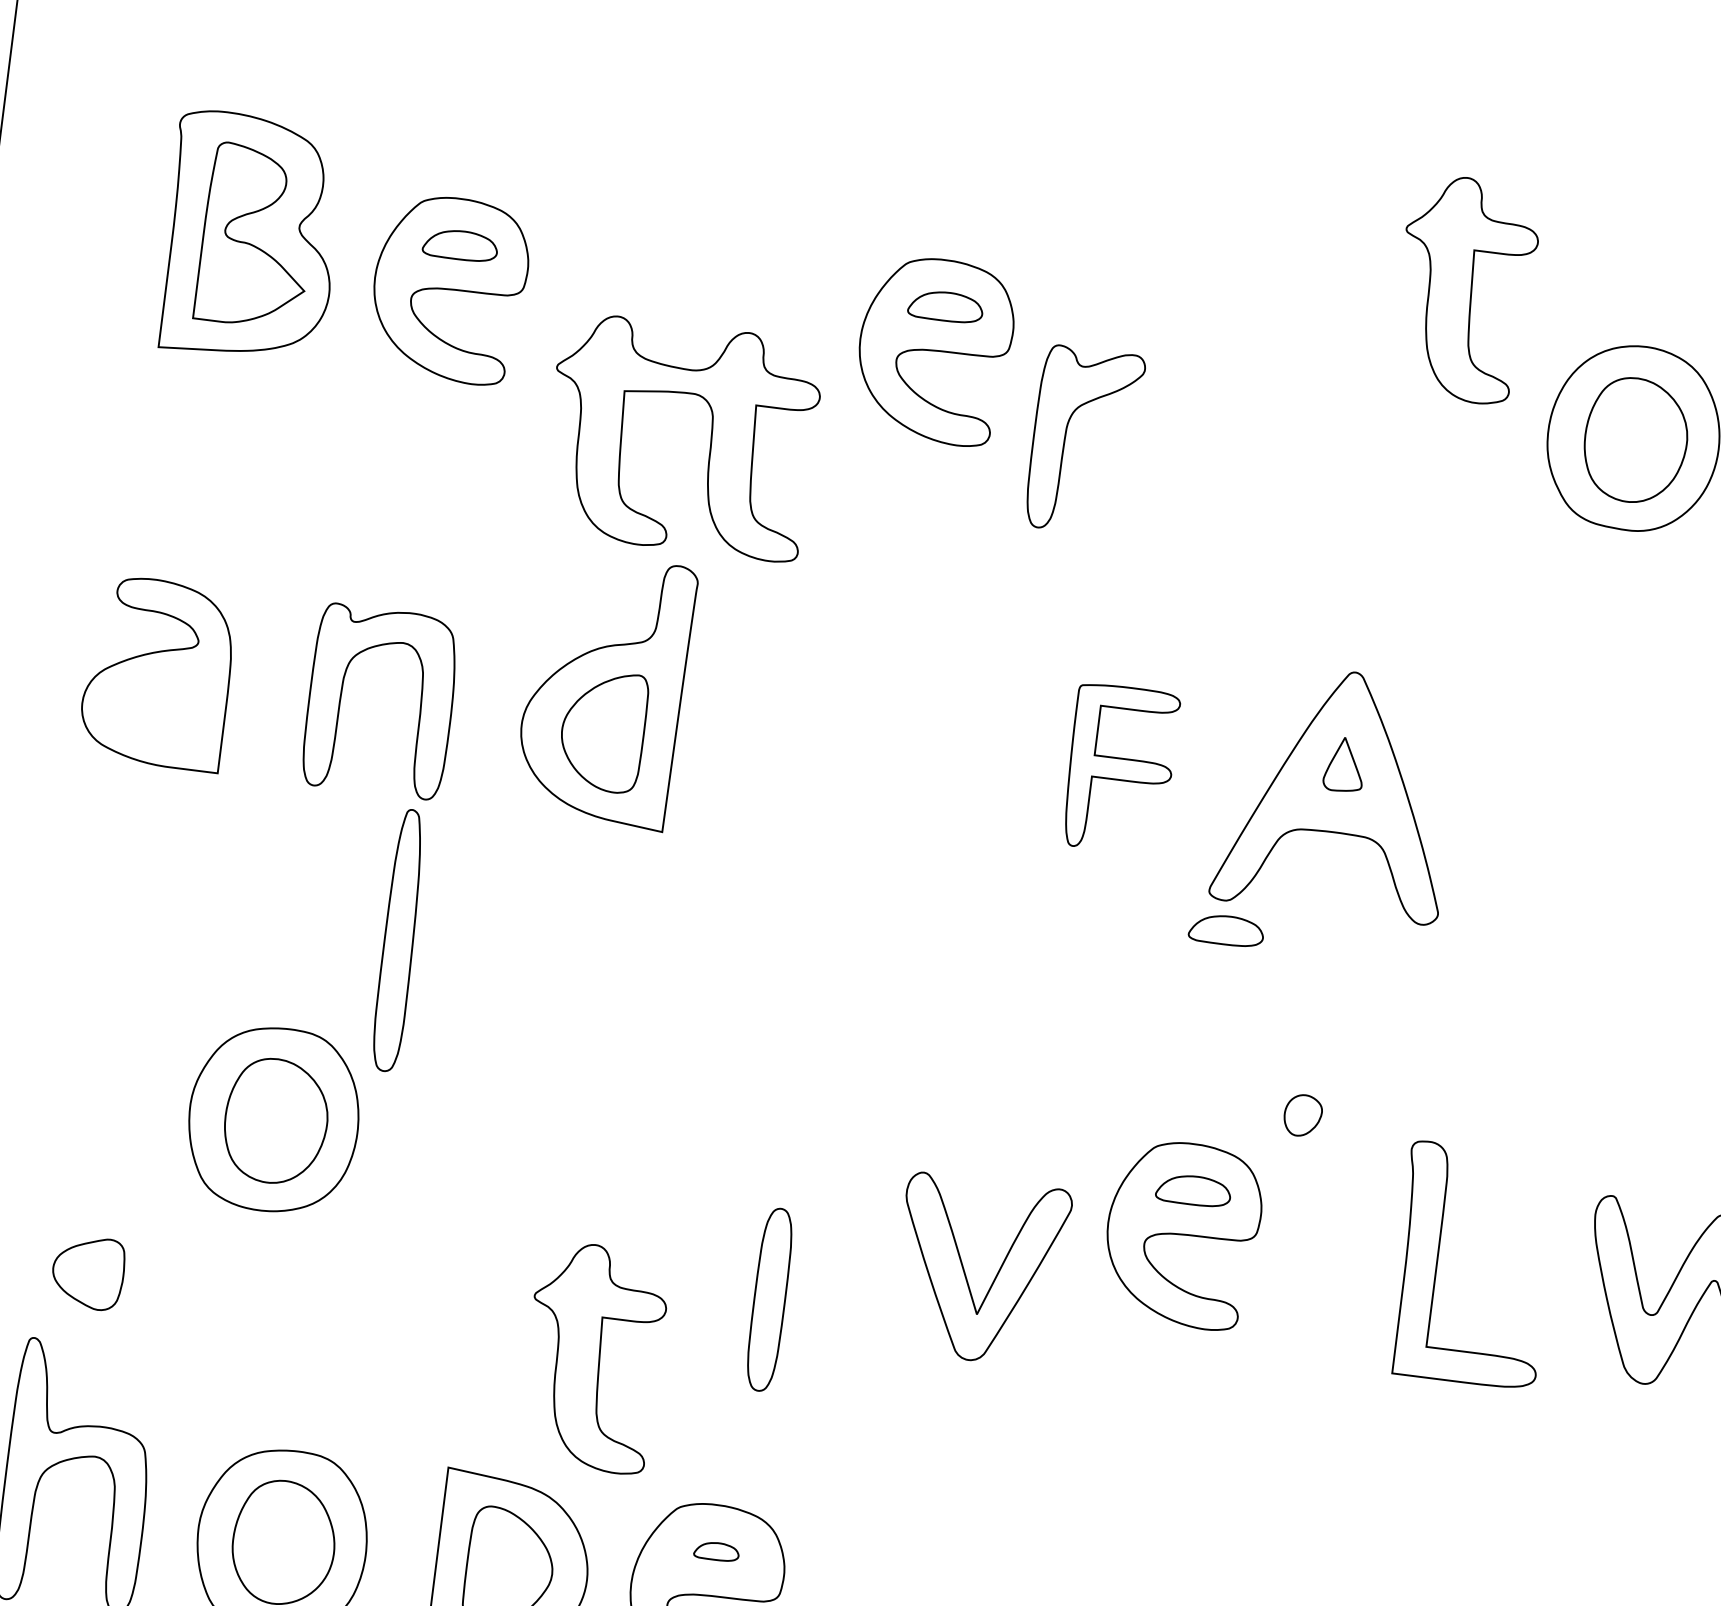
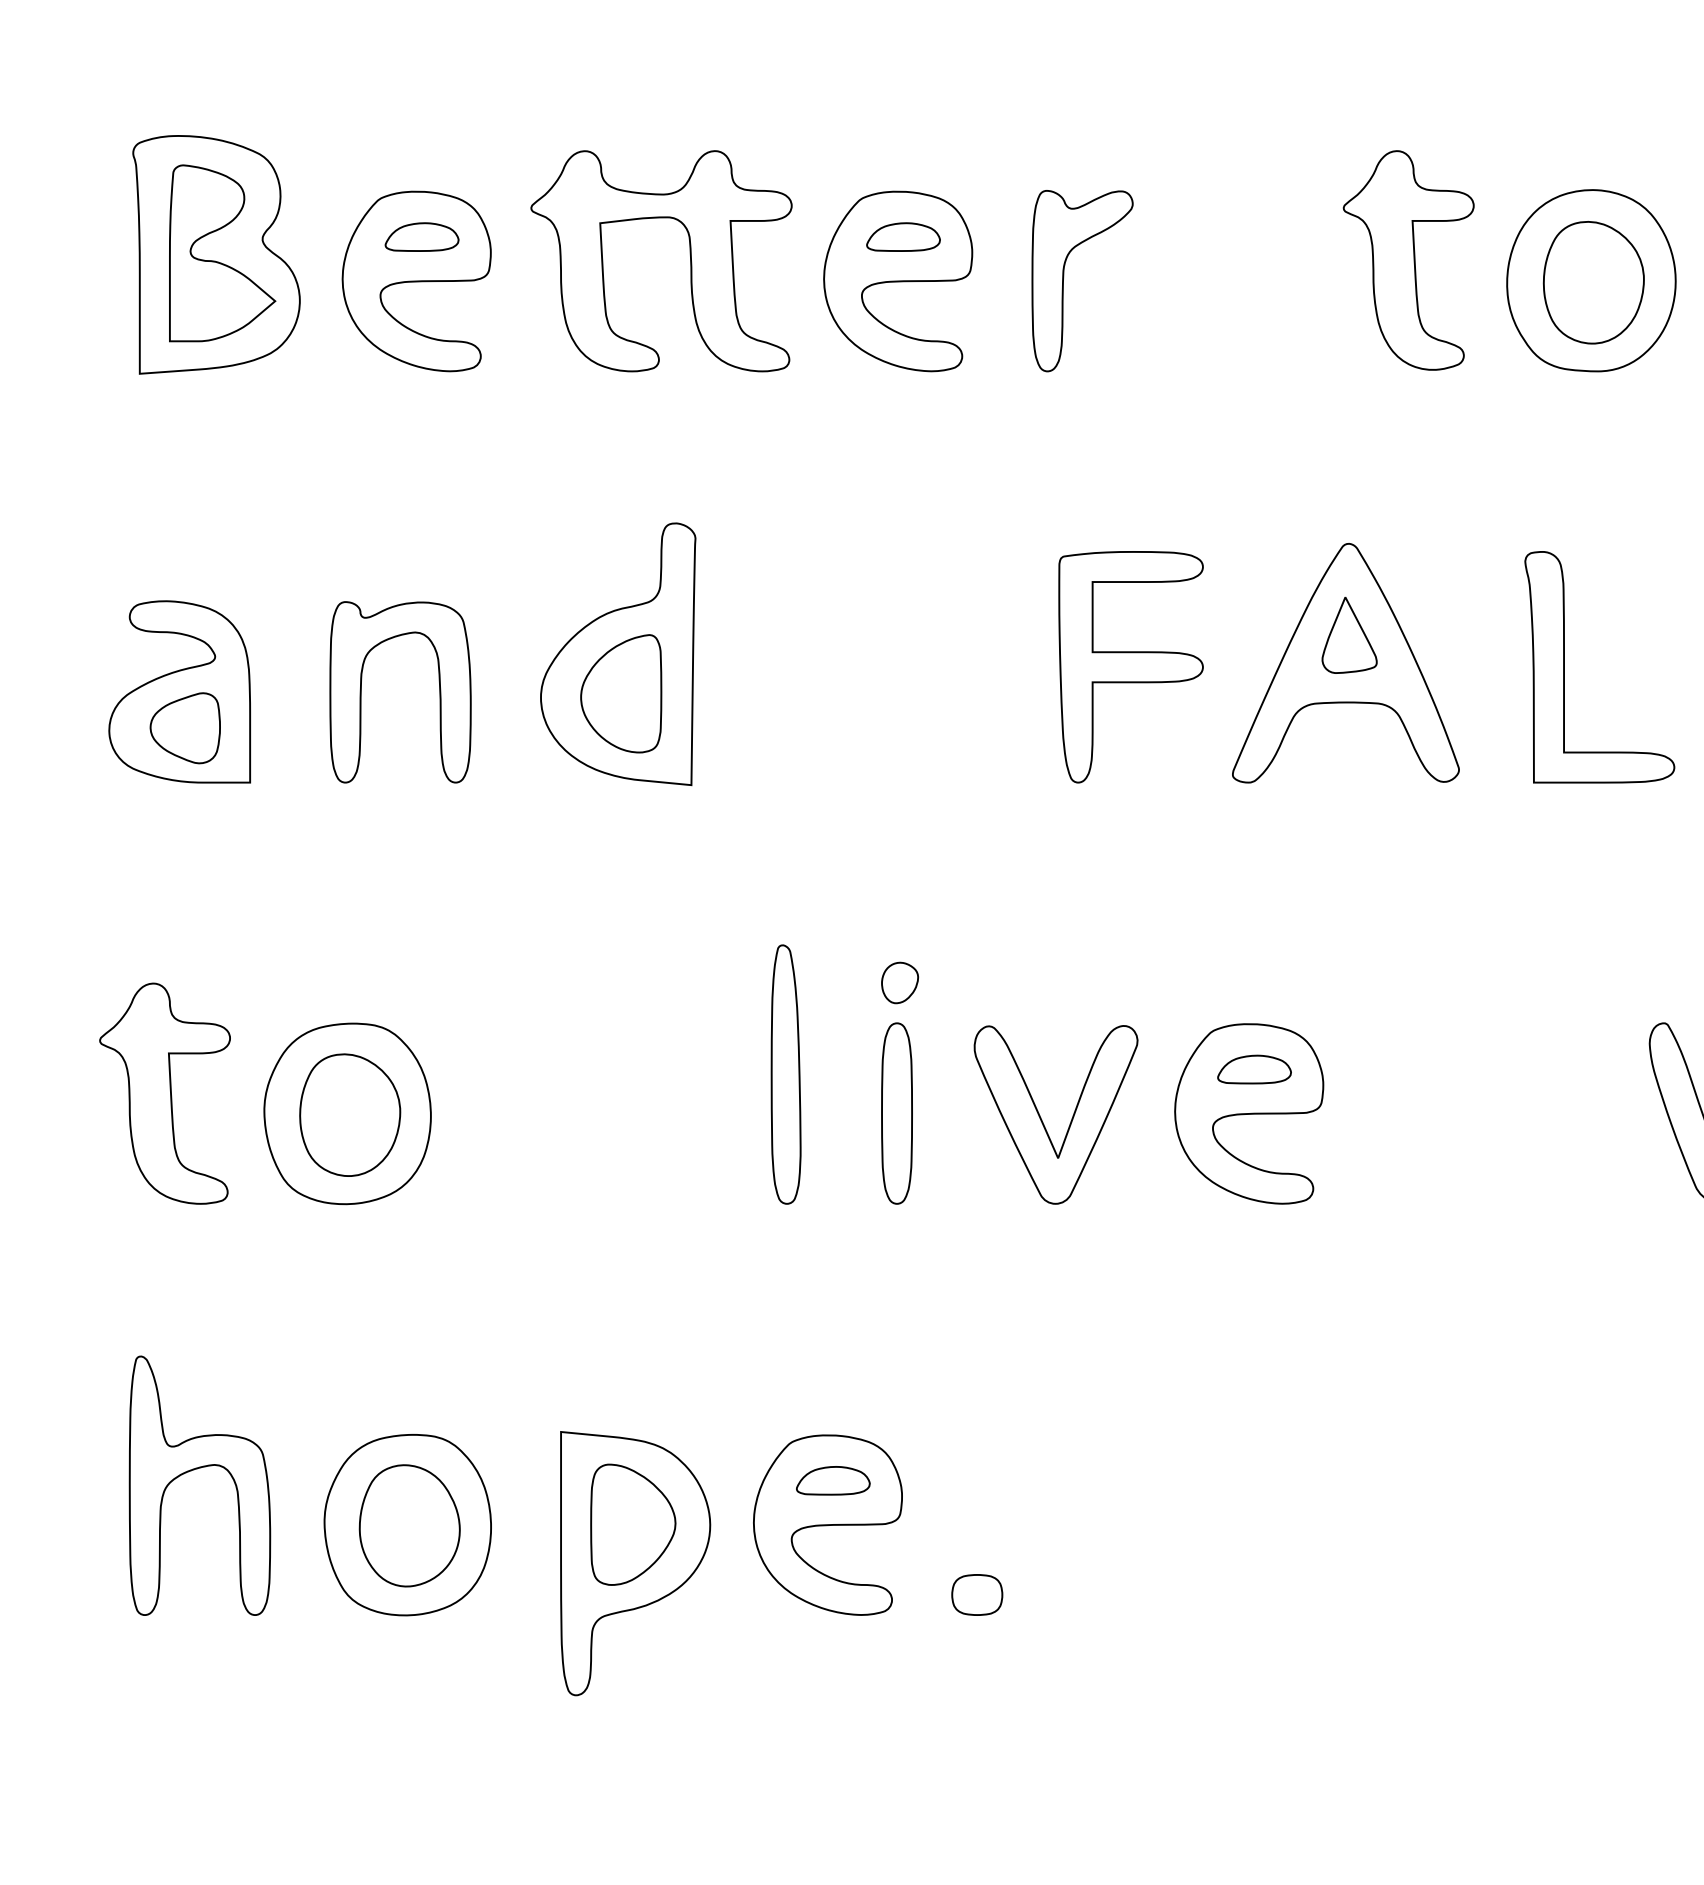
part: (1465, 289) -> (1408, 260), moved
part: (710, 434) -> (689, 254), moved
part: (1066, 434) -> (1064, 277), moved
part: (1344, 764) -> (1349, 634), size x1.43
part: (1119, 769) -> (1130, 667), size x1.43
part: (1226, 930) -> (1254, 811), removed
part: (398, 940) -> (785, 1074), moved
part: (1302, 1115) -> (899, 982), moved
part: (1437, 1261) -> (1564, 667), moved
part: (87, 1272) -> (184, 728), moved
part: (966, 1273) -> (1042, 1119), moved
part: (769, 1299) -> (896, 1113), moved
part: (592, 1357) -> (164, 1093), moved
part: (716, 1551) -> (833, 1480), size x1.67

